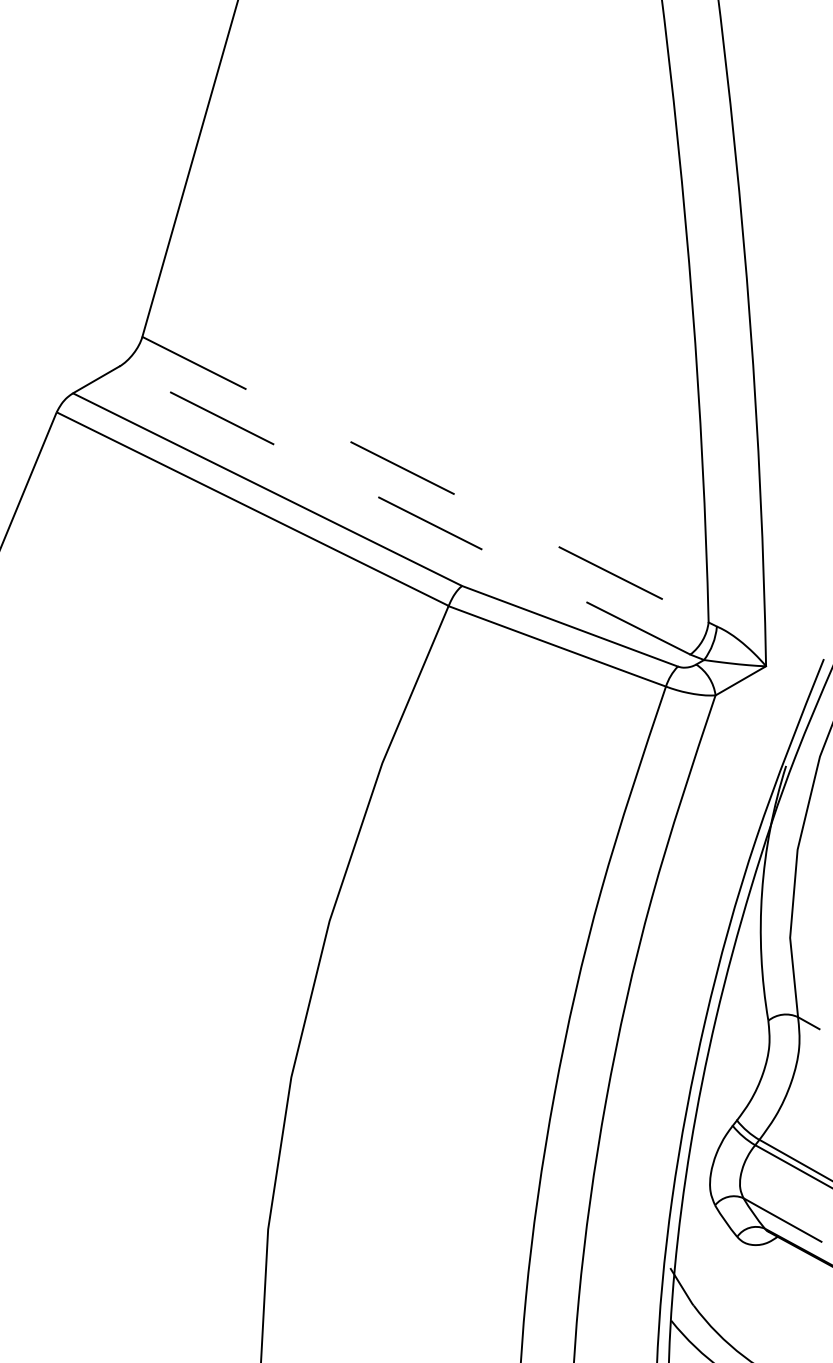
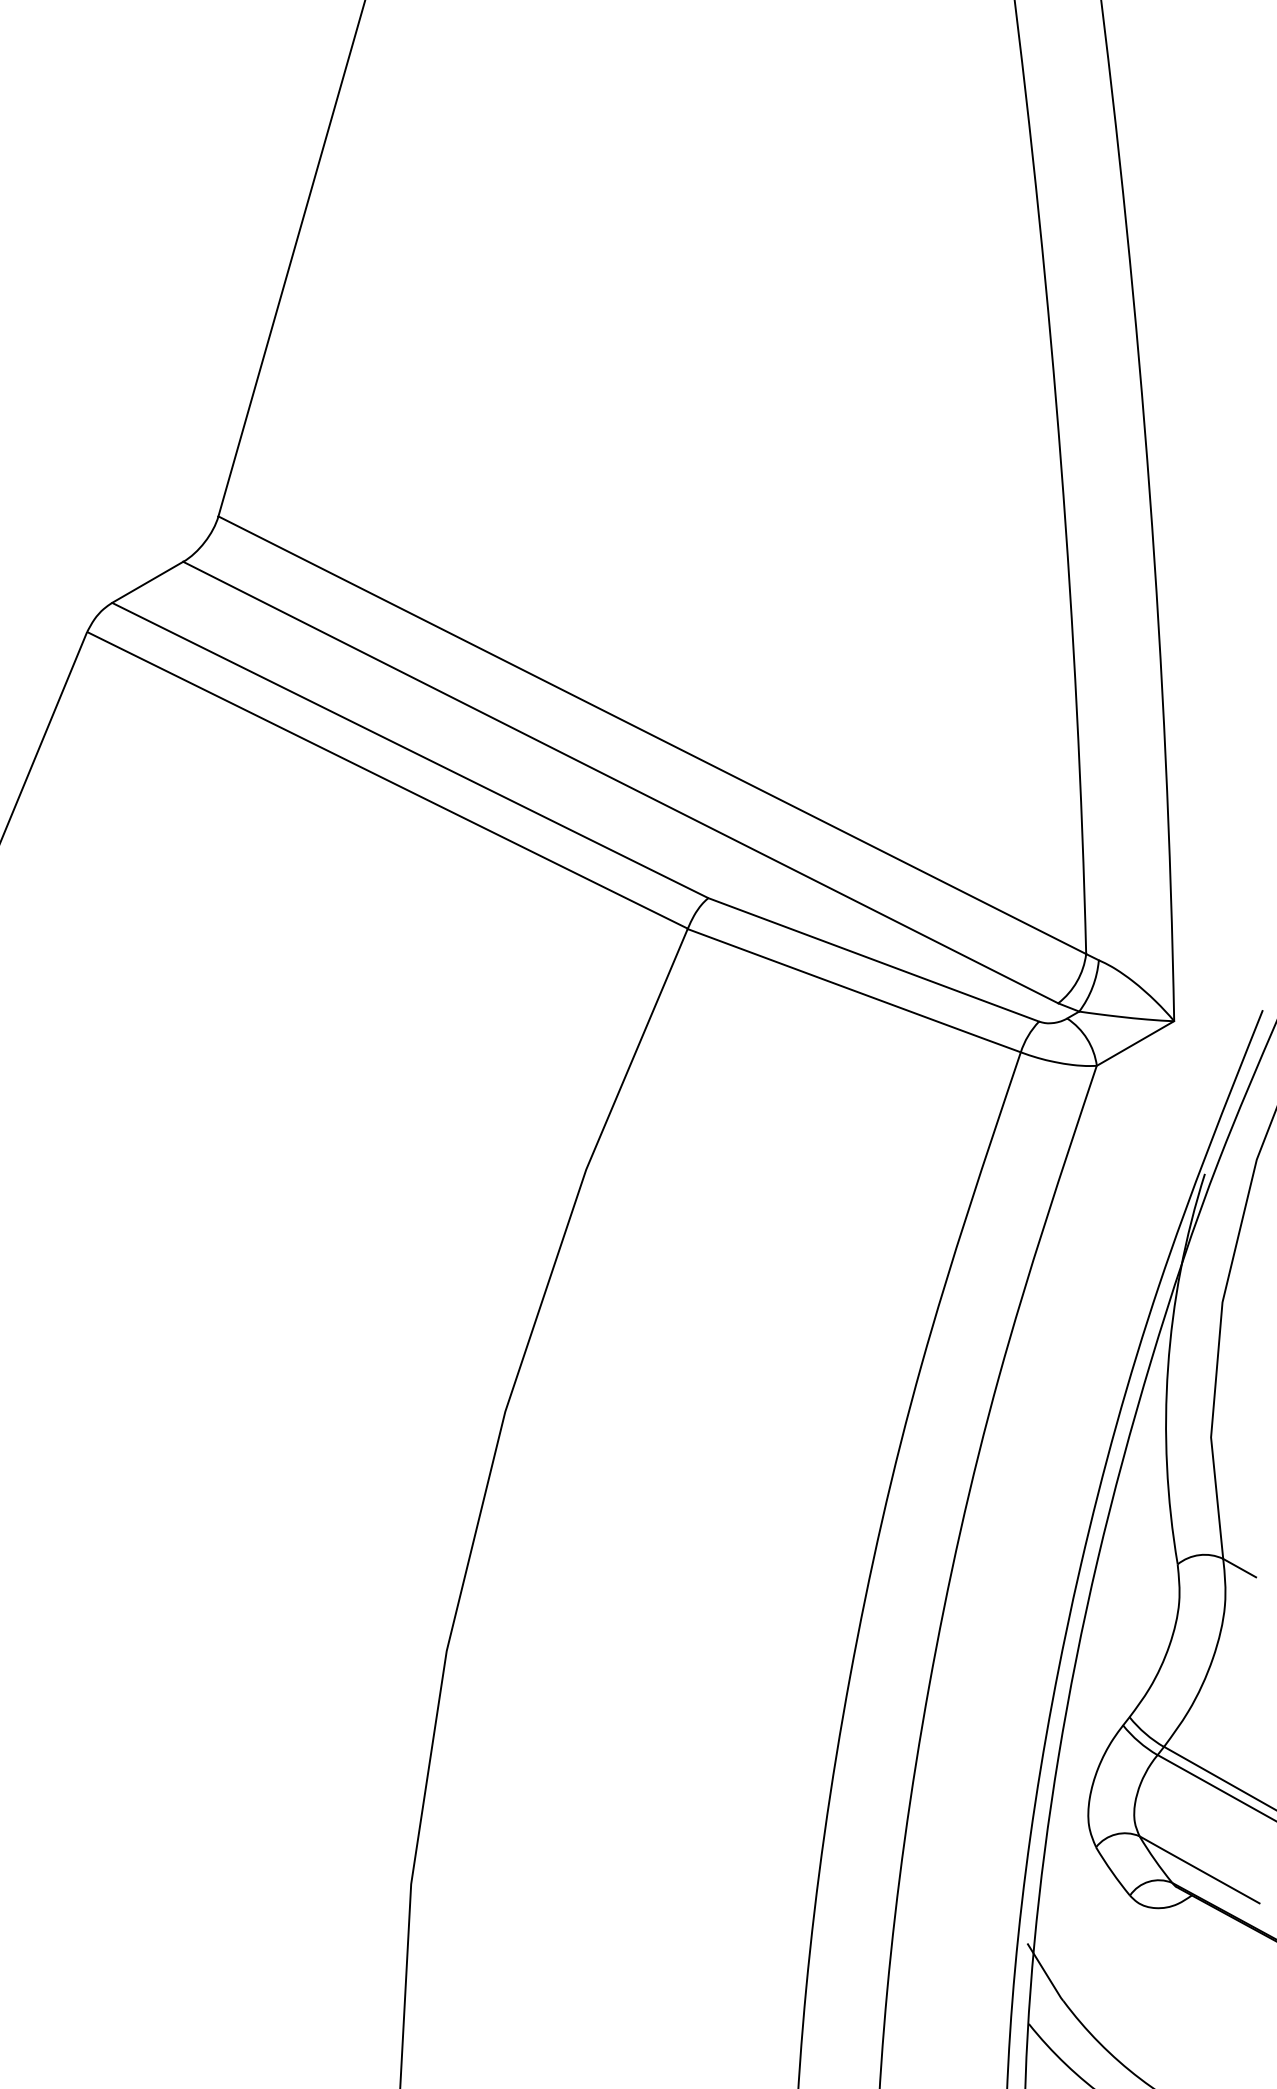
line: (425, 479) -> (652, 734), dashed -> solid
line: (404, 510) -> (620, 782), dashed -> solid

